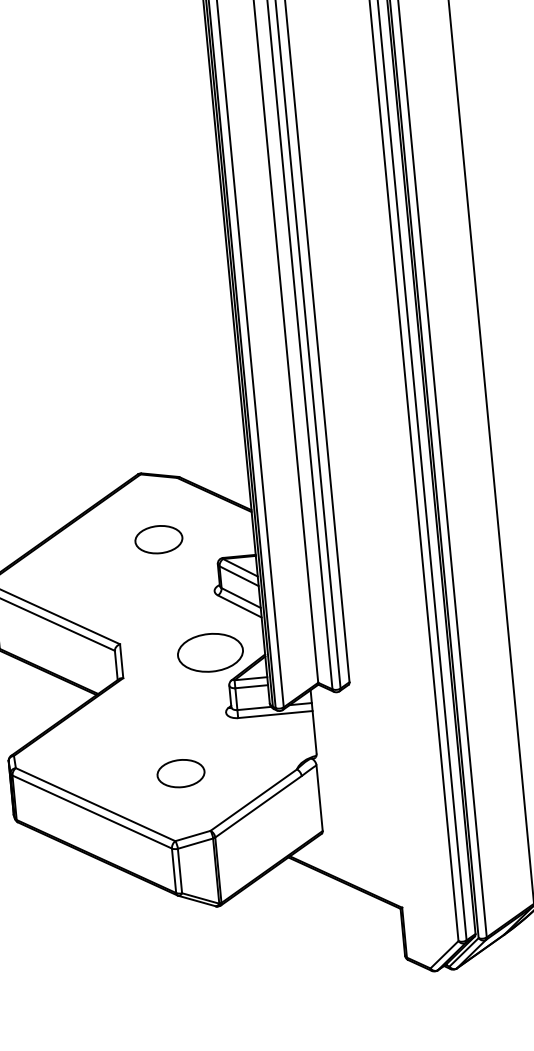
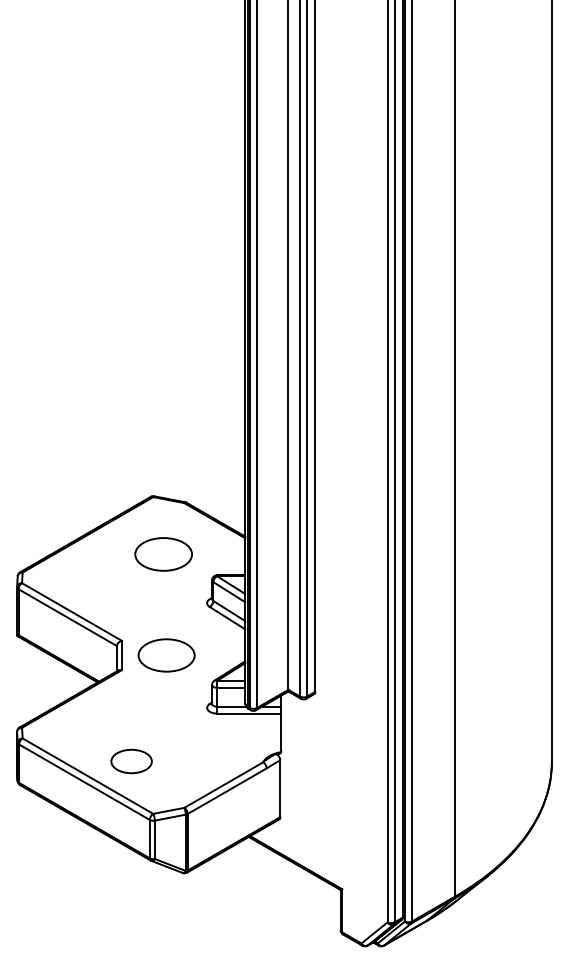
part: (158, 539) -> (163, 554), size x1.4
part: (210, 652) -> (166, 655), moved
part: (180, 773) -> (131, 761), moved

